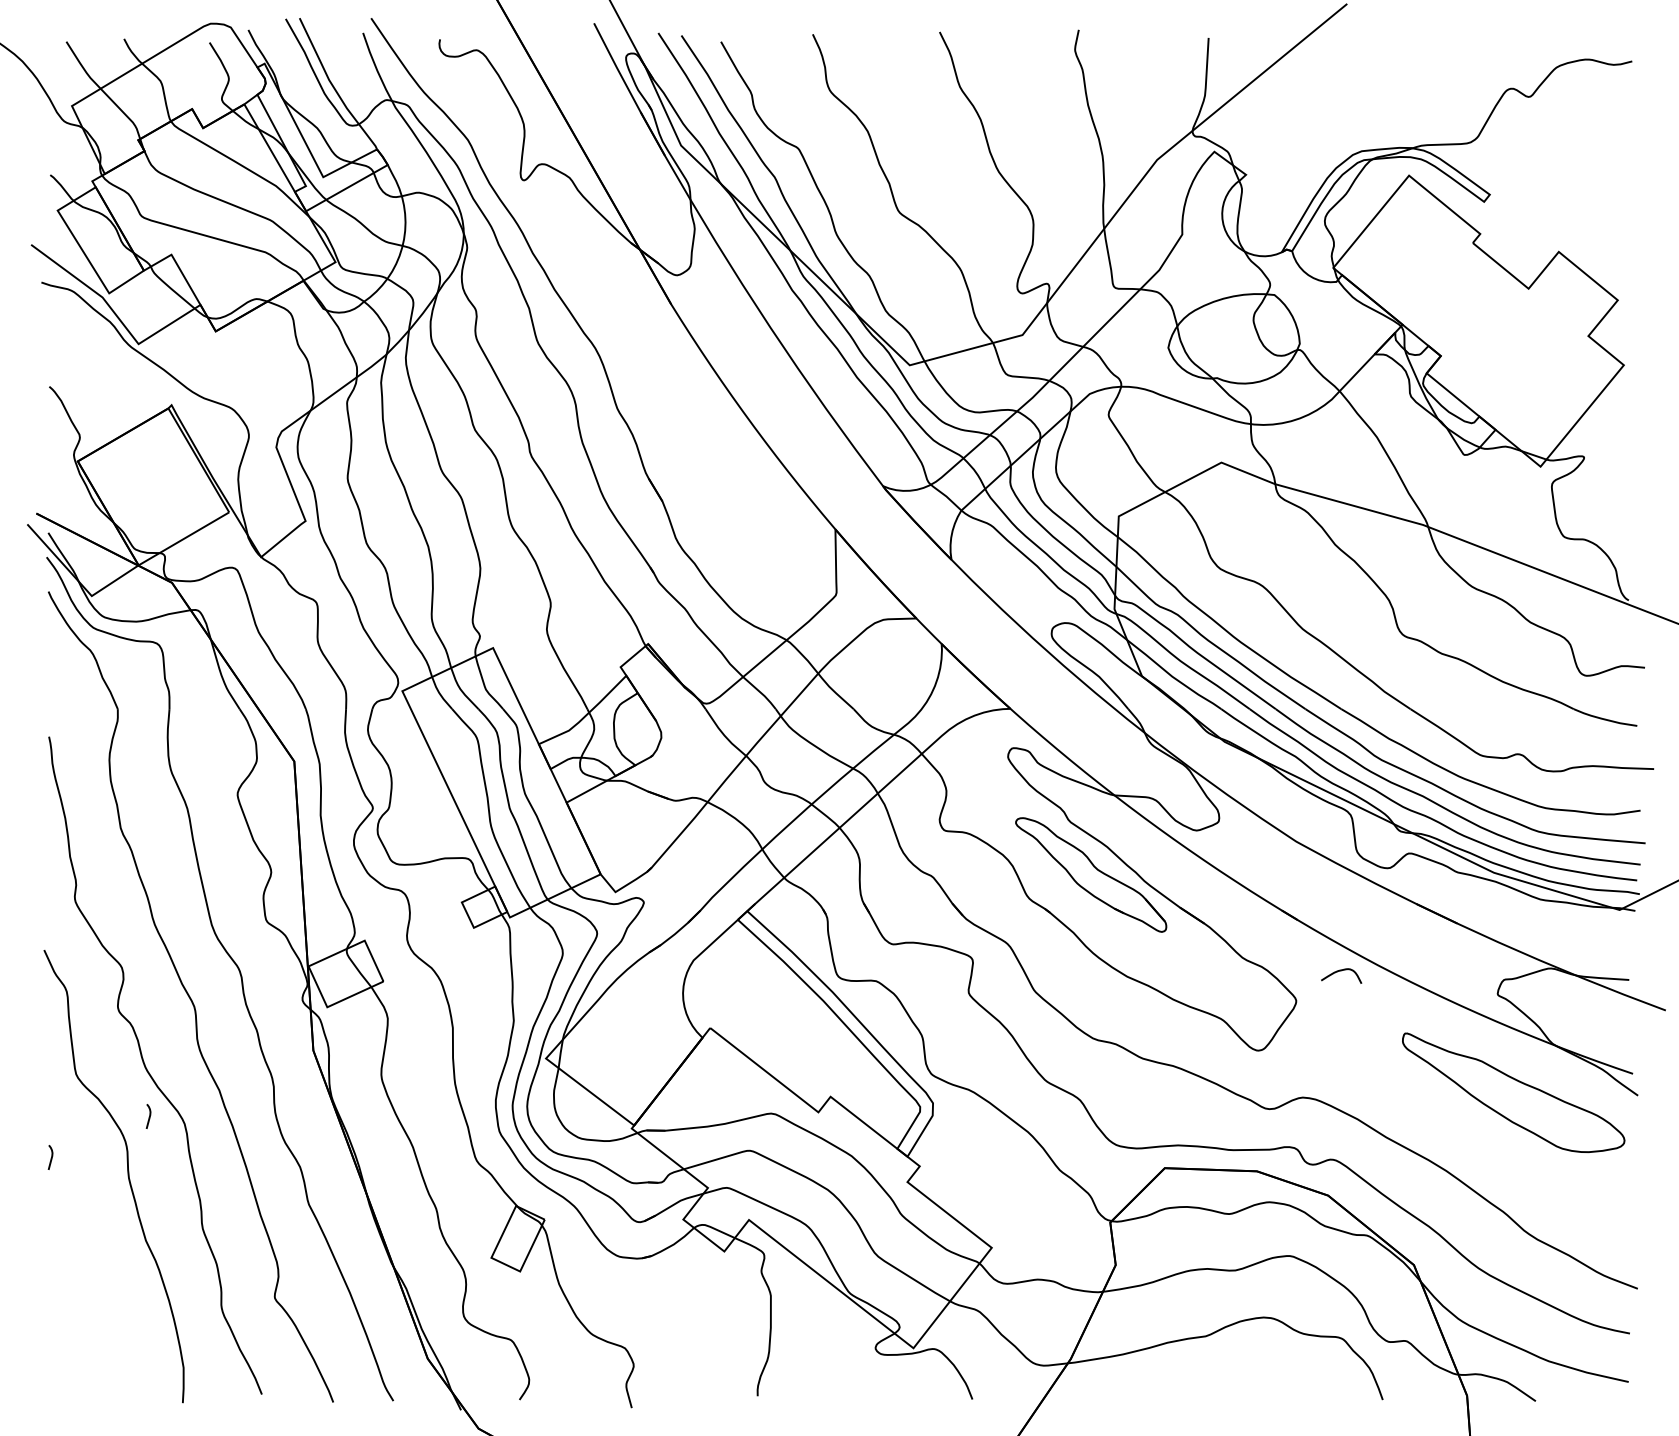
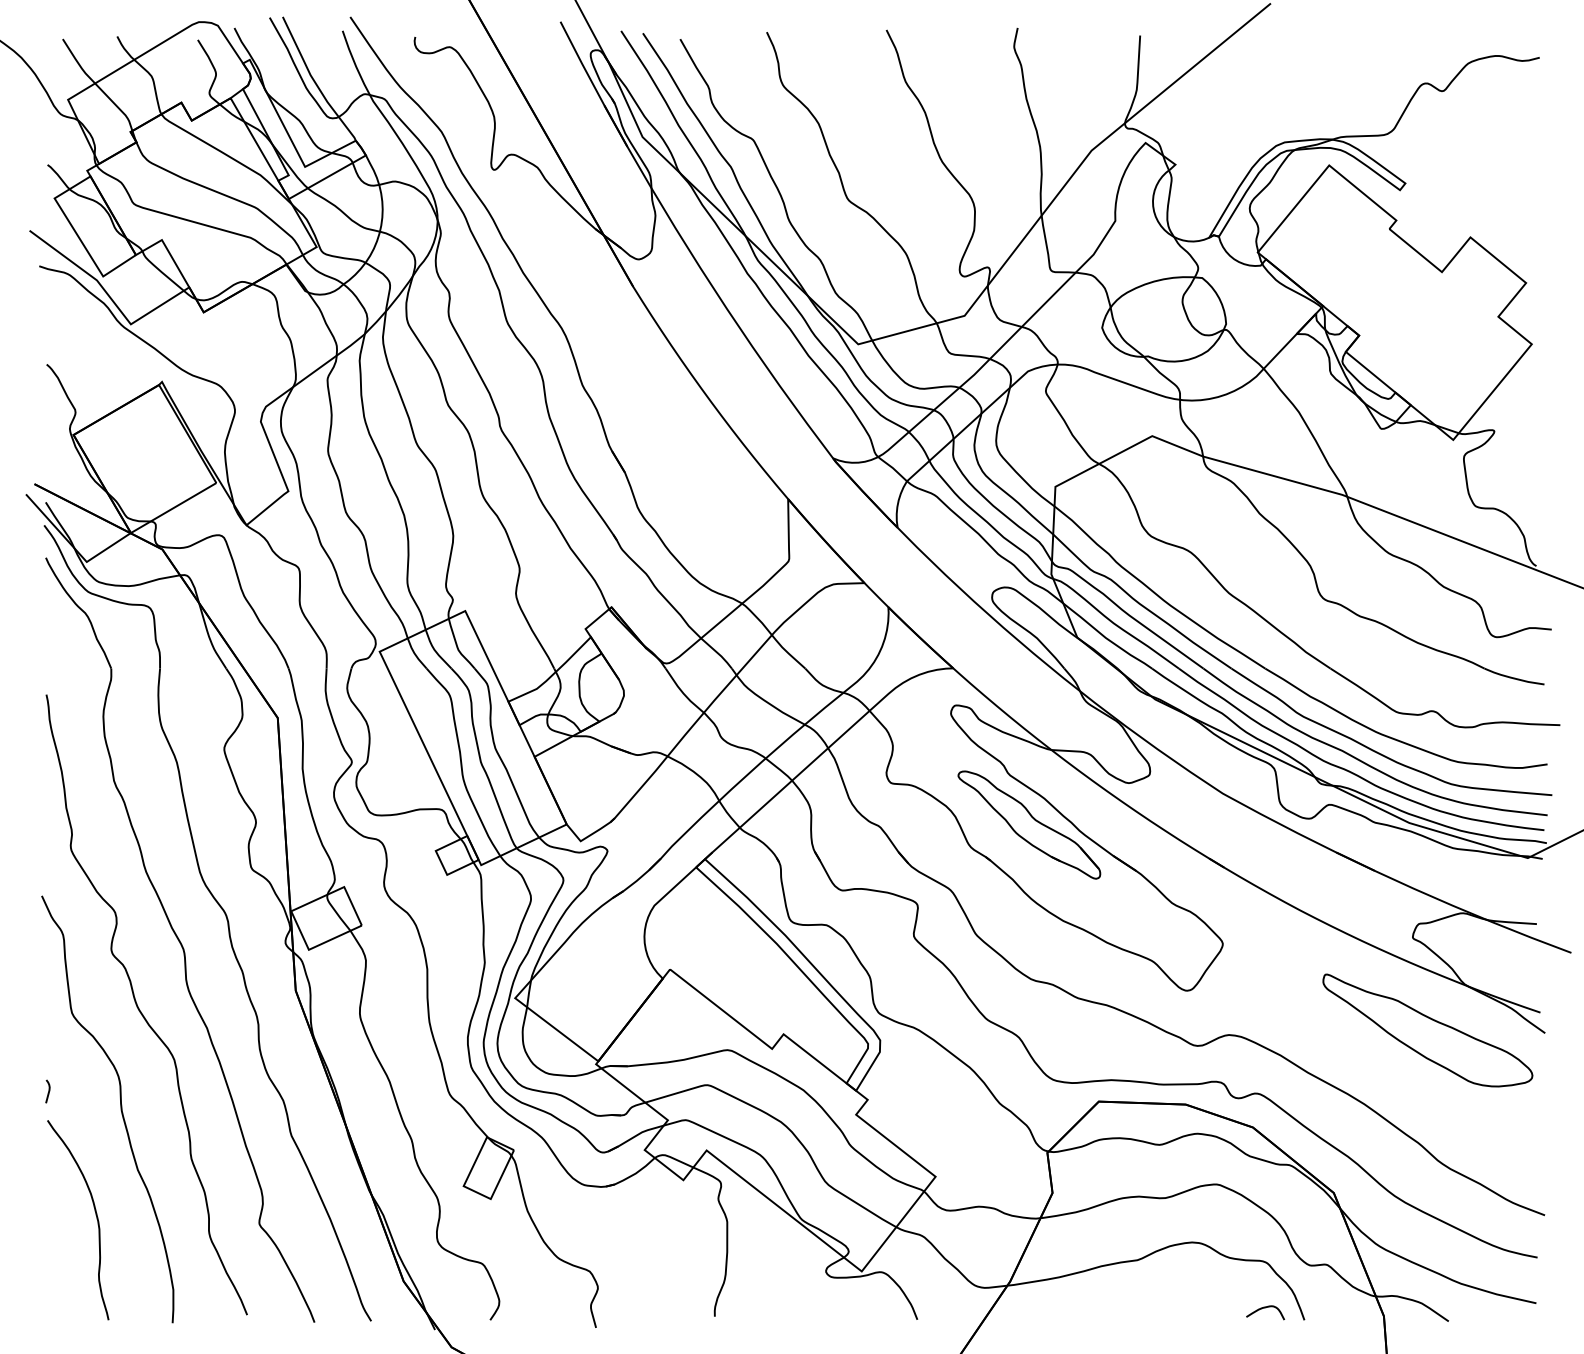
curve: (1341, 971) -> (1265, 1308), moved
curve: (149, 1116) -> (141, 1052), removed
curve: (101, 1290) -> (95, 1216), added

